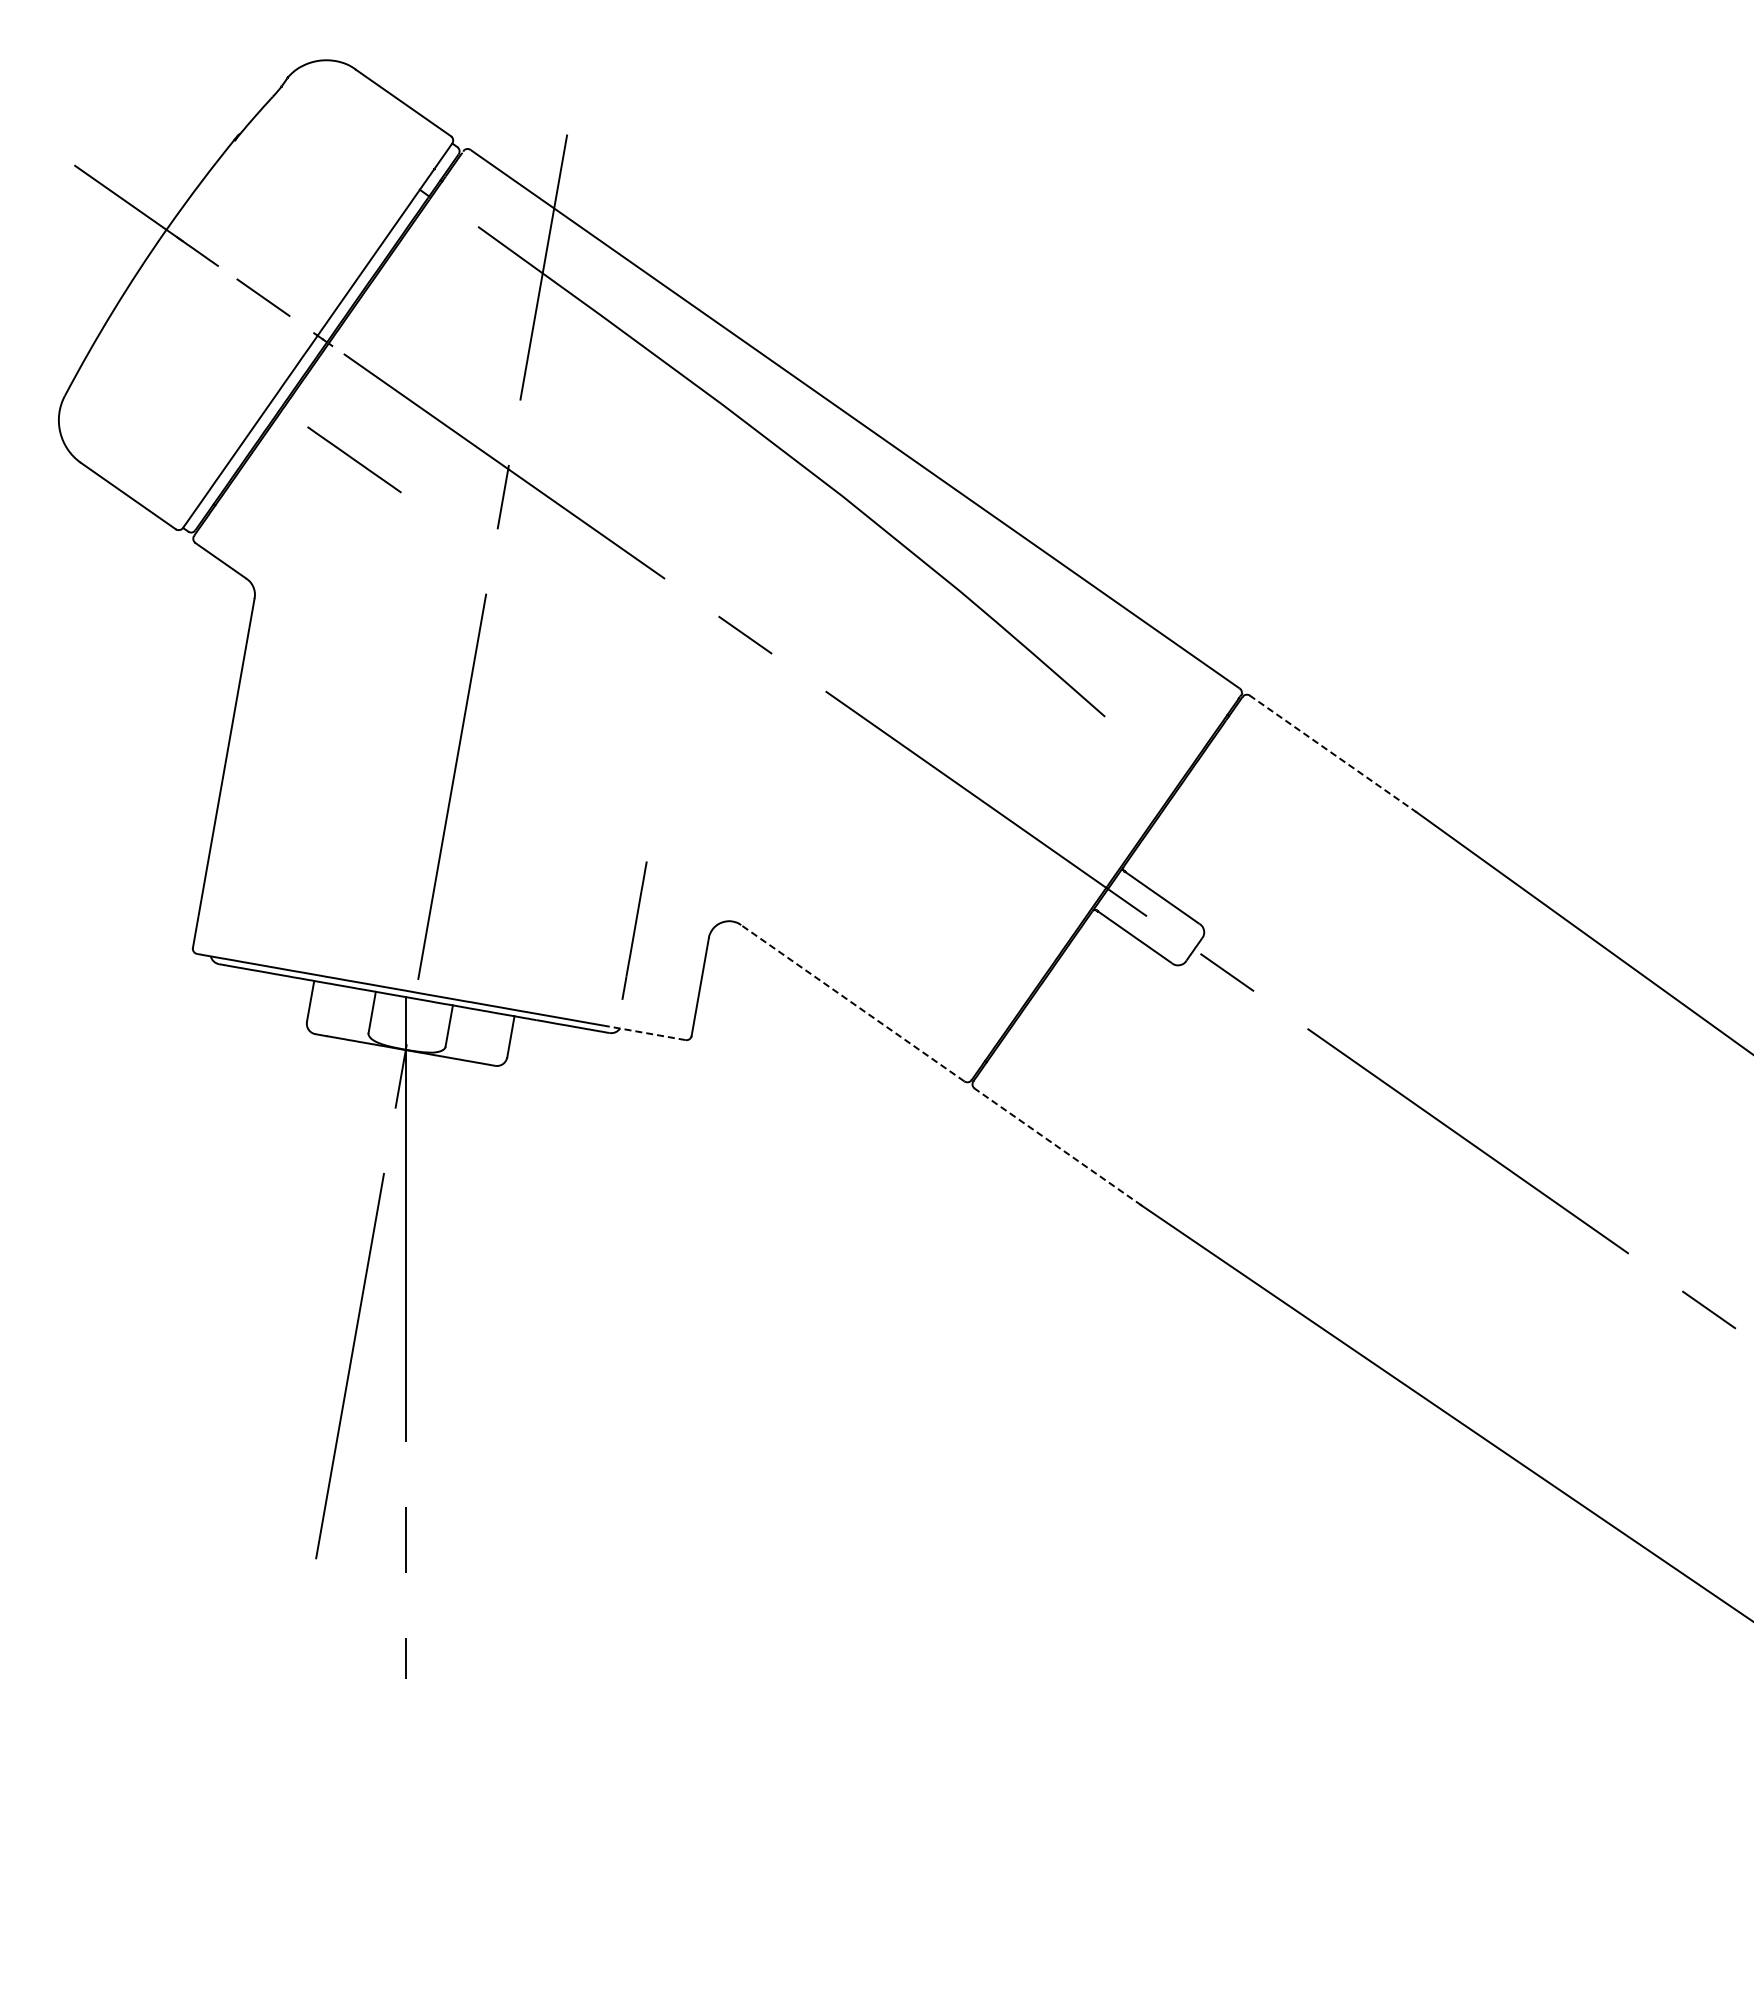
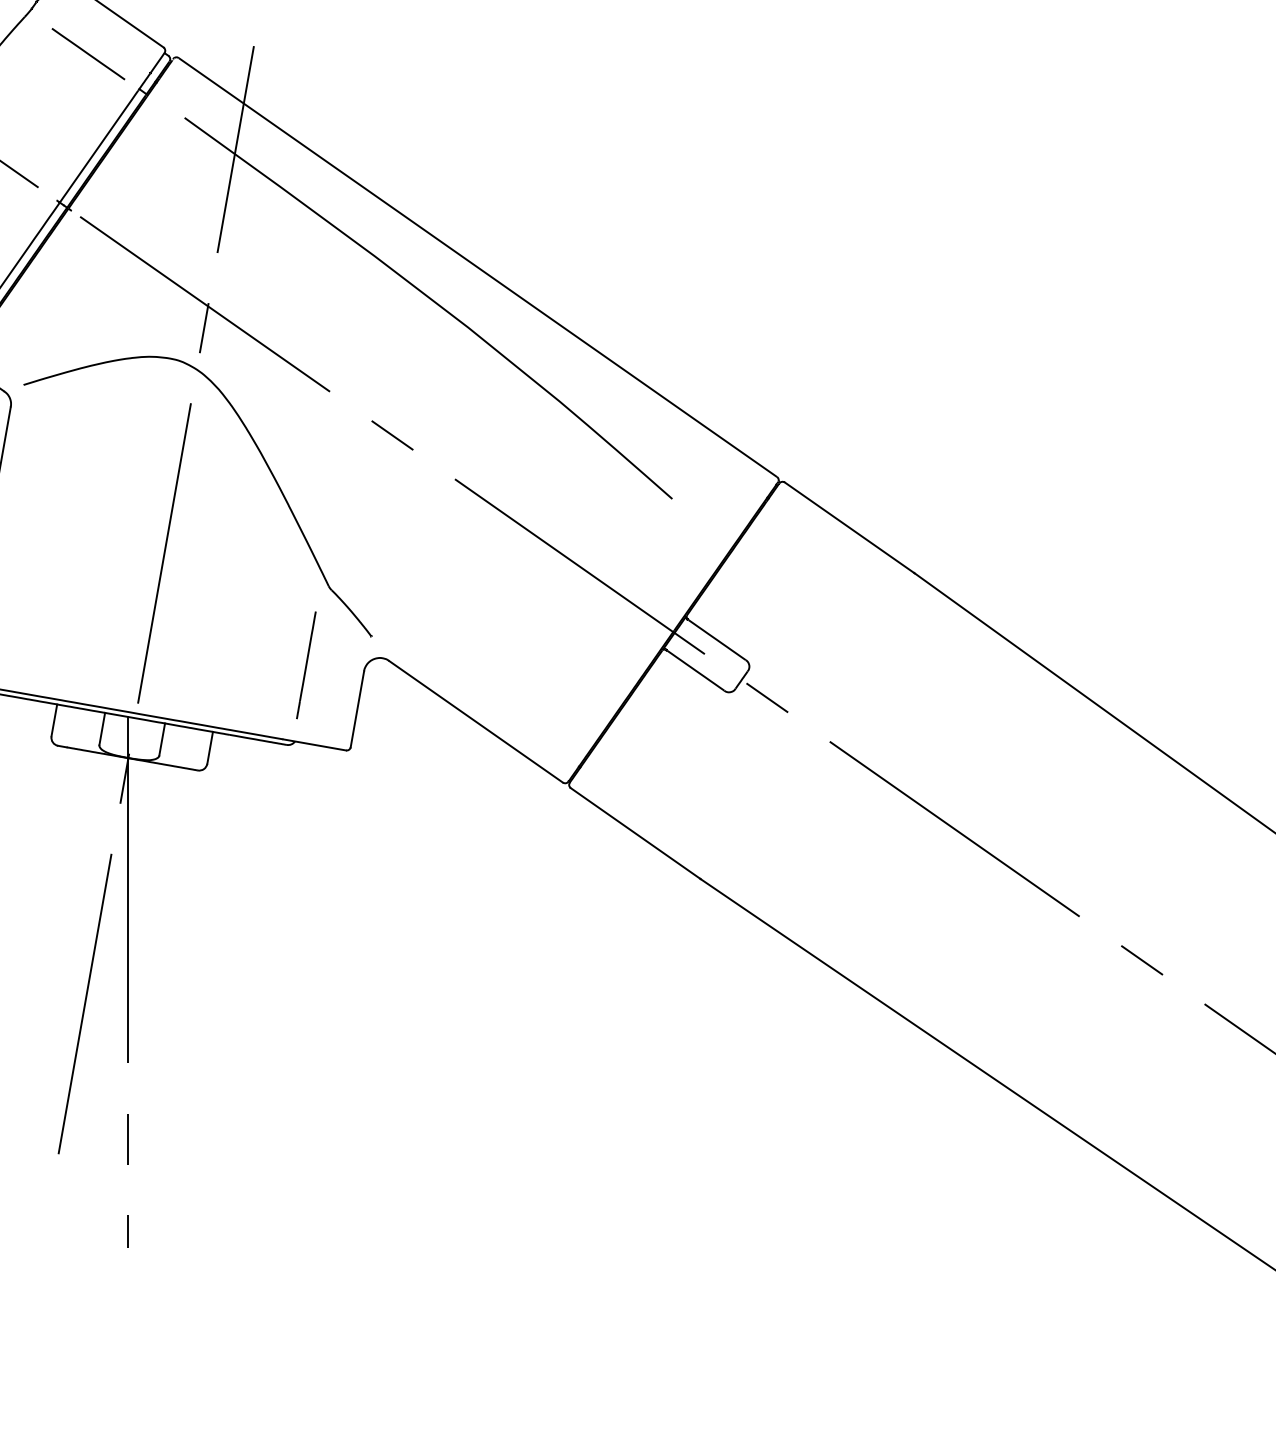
line: (354, 459) -> (88, 53), moved
part: (579, 666) -> (263, 459), added
line: (1333, 754) -> (849, 528), dashed -> solid
line: (852, 1003) -> (475, 721), dashed -> solid
line: (645, 1032) -> (314, 744), dashed -> solid
line: (1057, 1146) -> (635, 833), dashed -> solid

